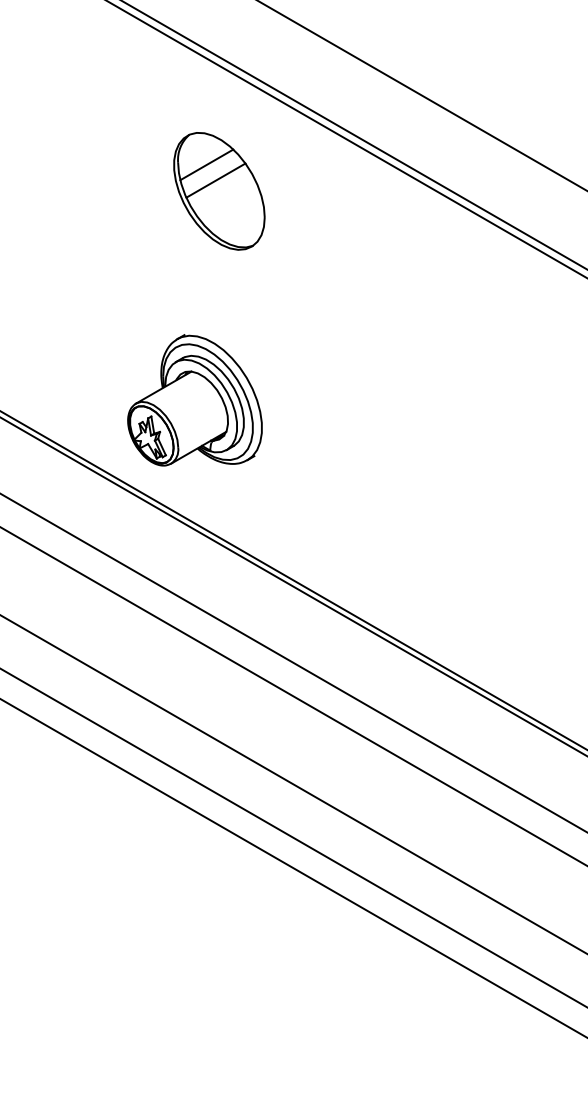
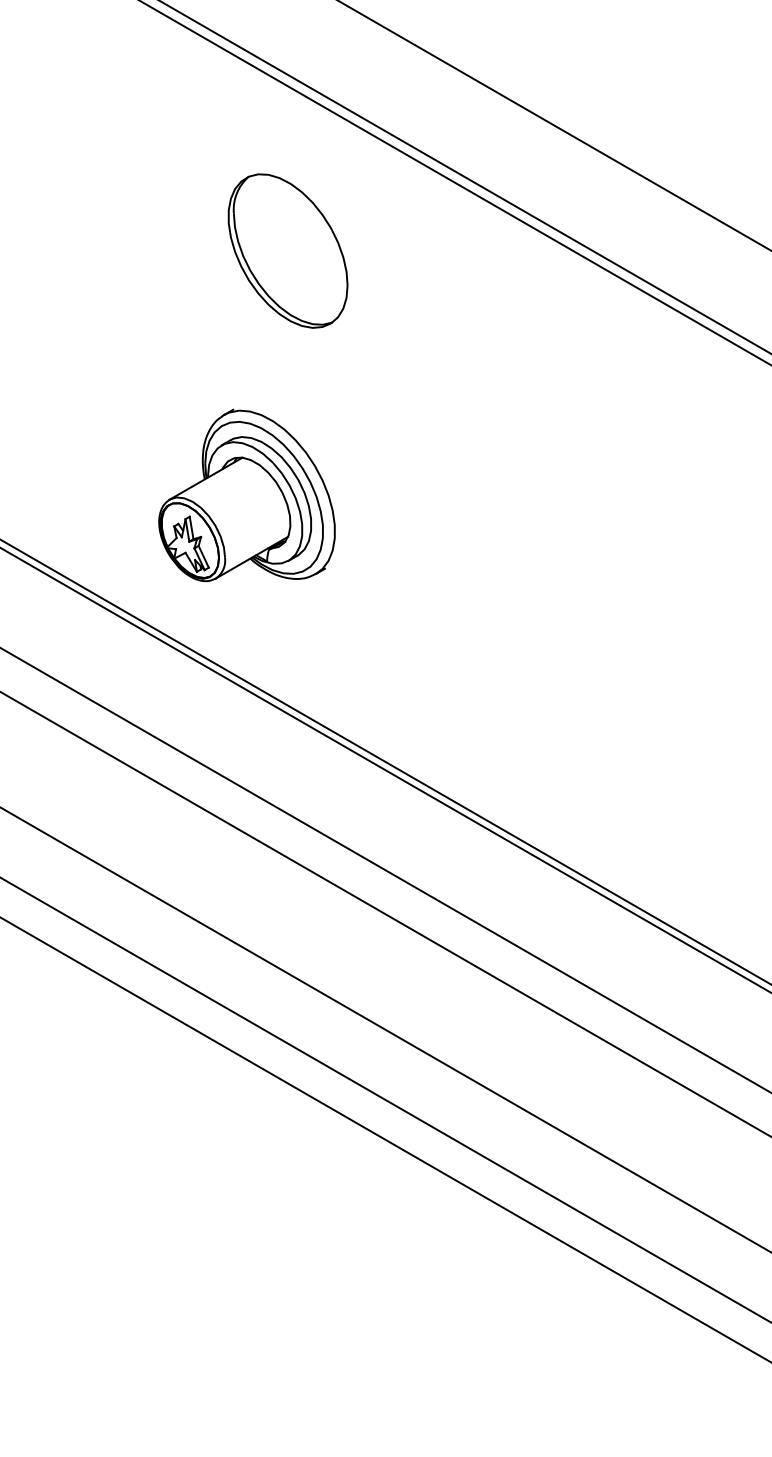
line: (206, 165) -> (271, 216), removed
line: (215, 180) -> (283, 236), removed
part: (194, 400) -> (246, 495), moved

